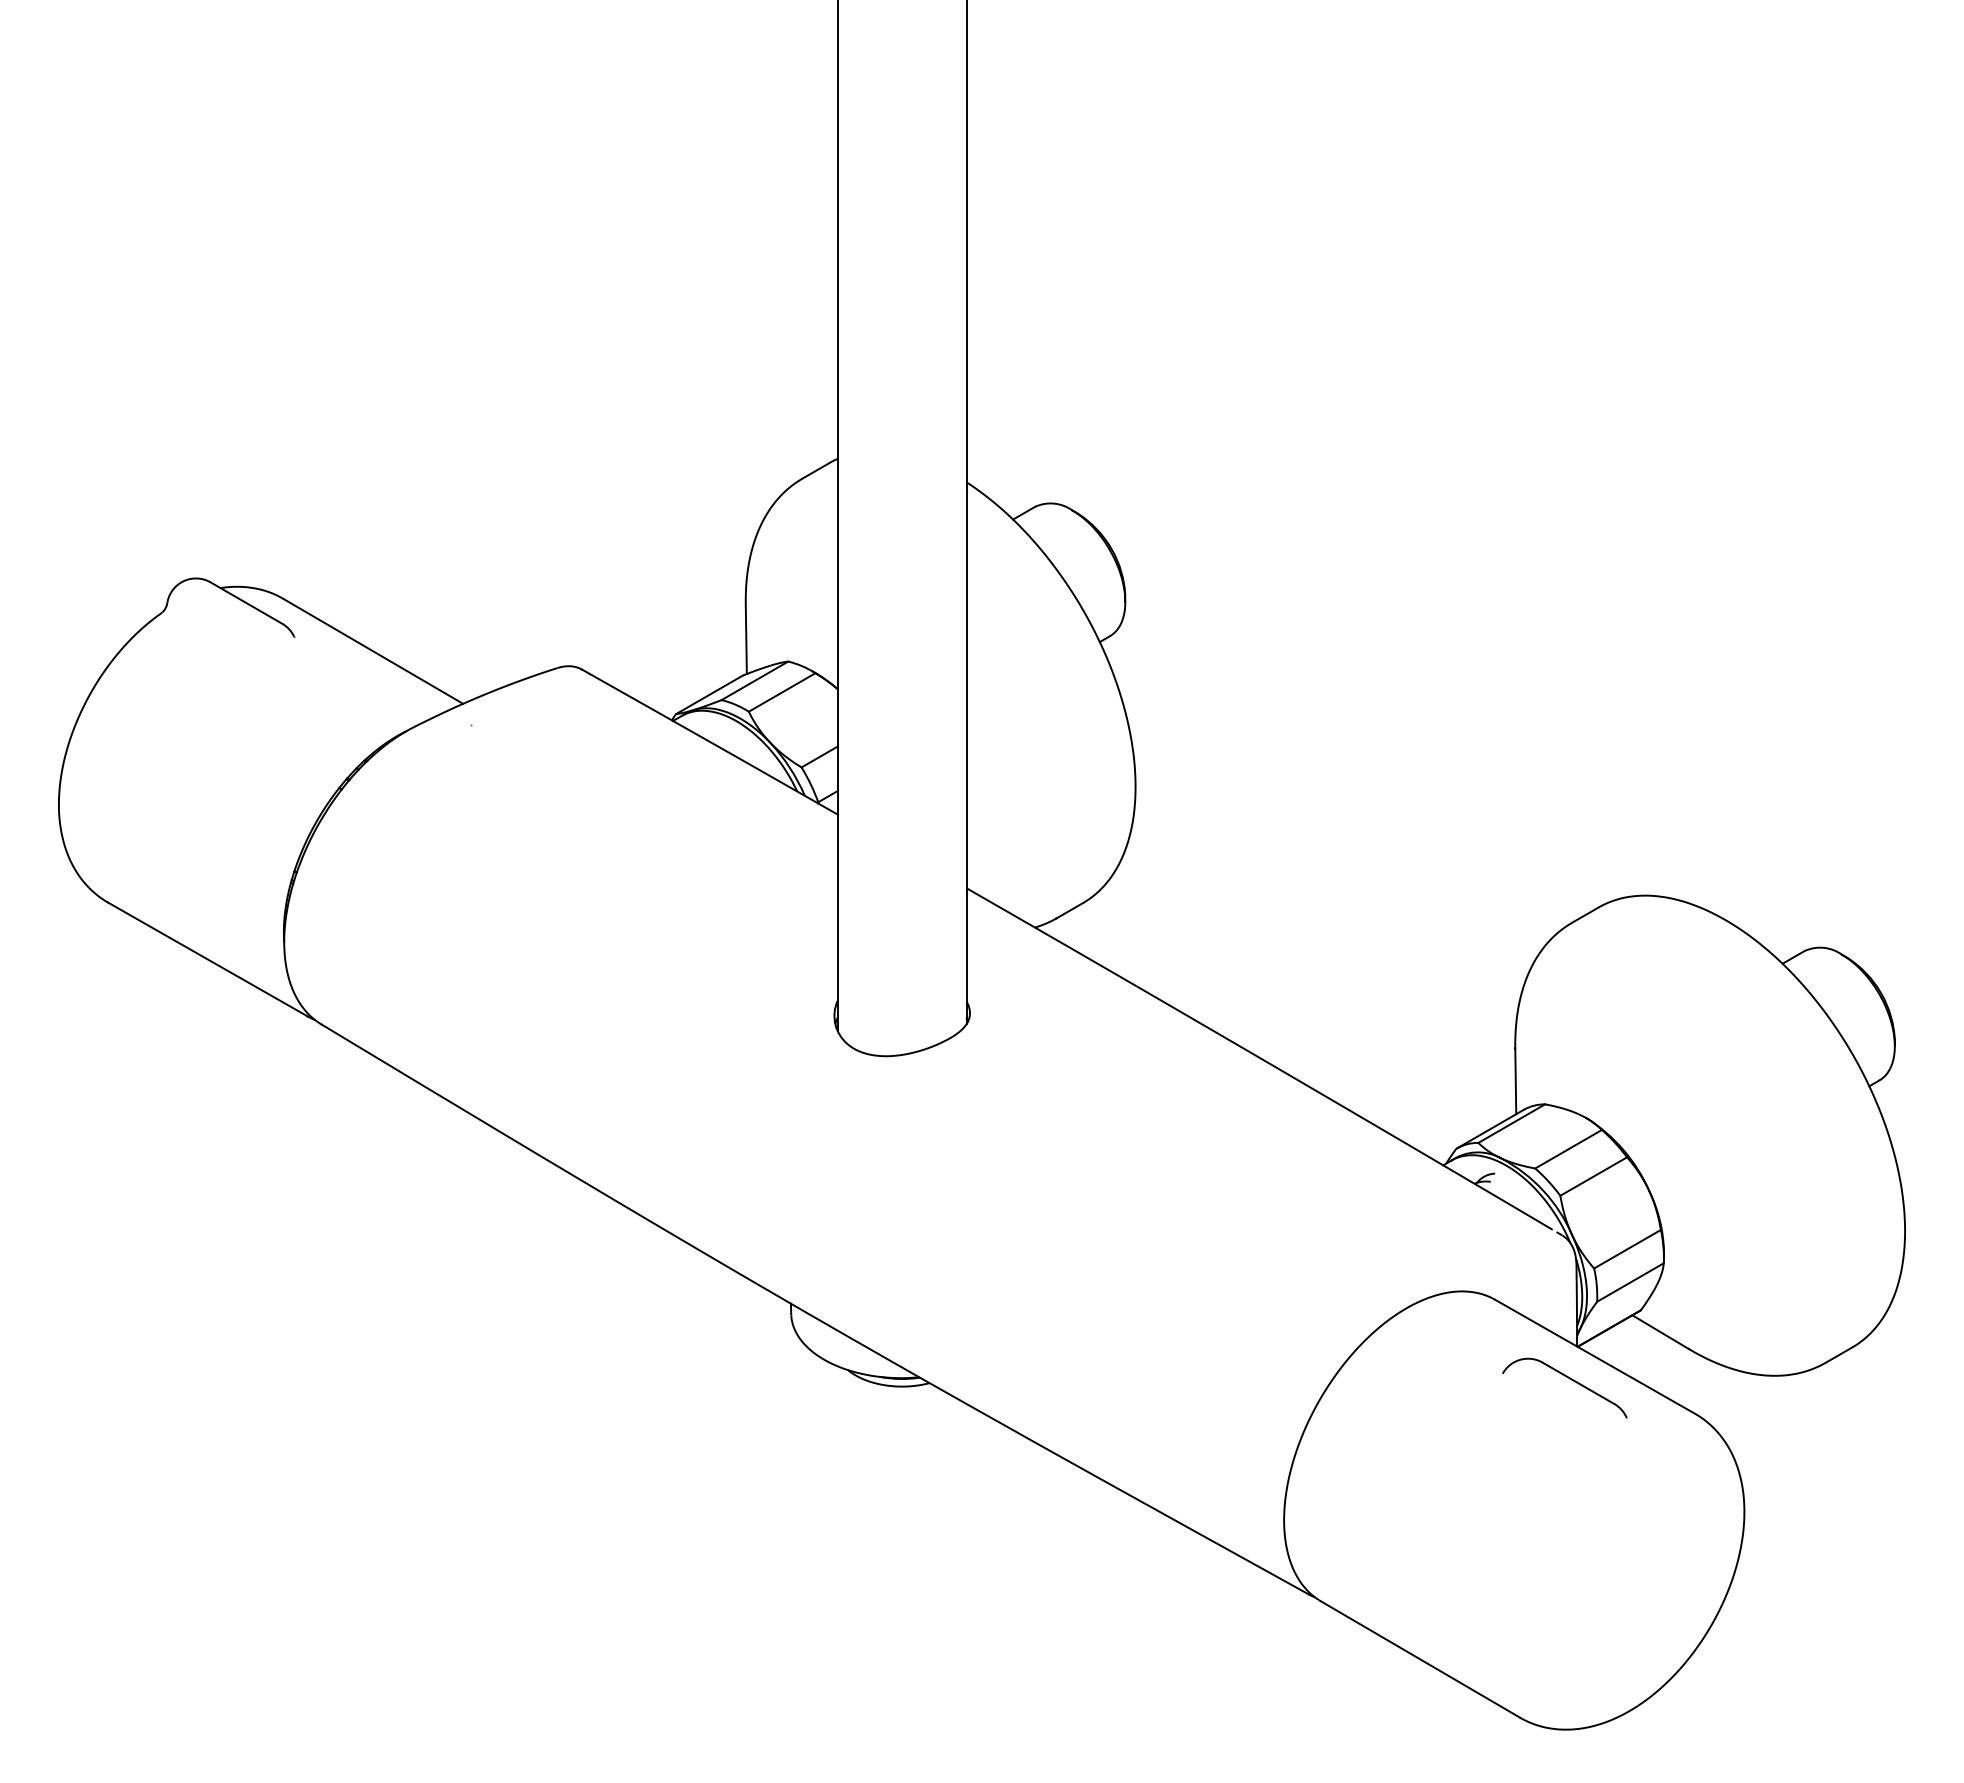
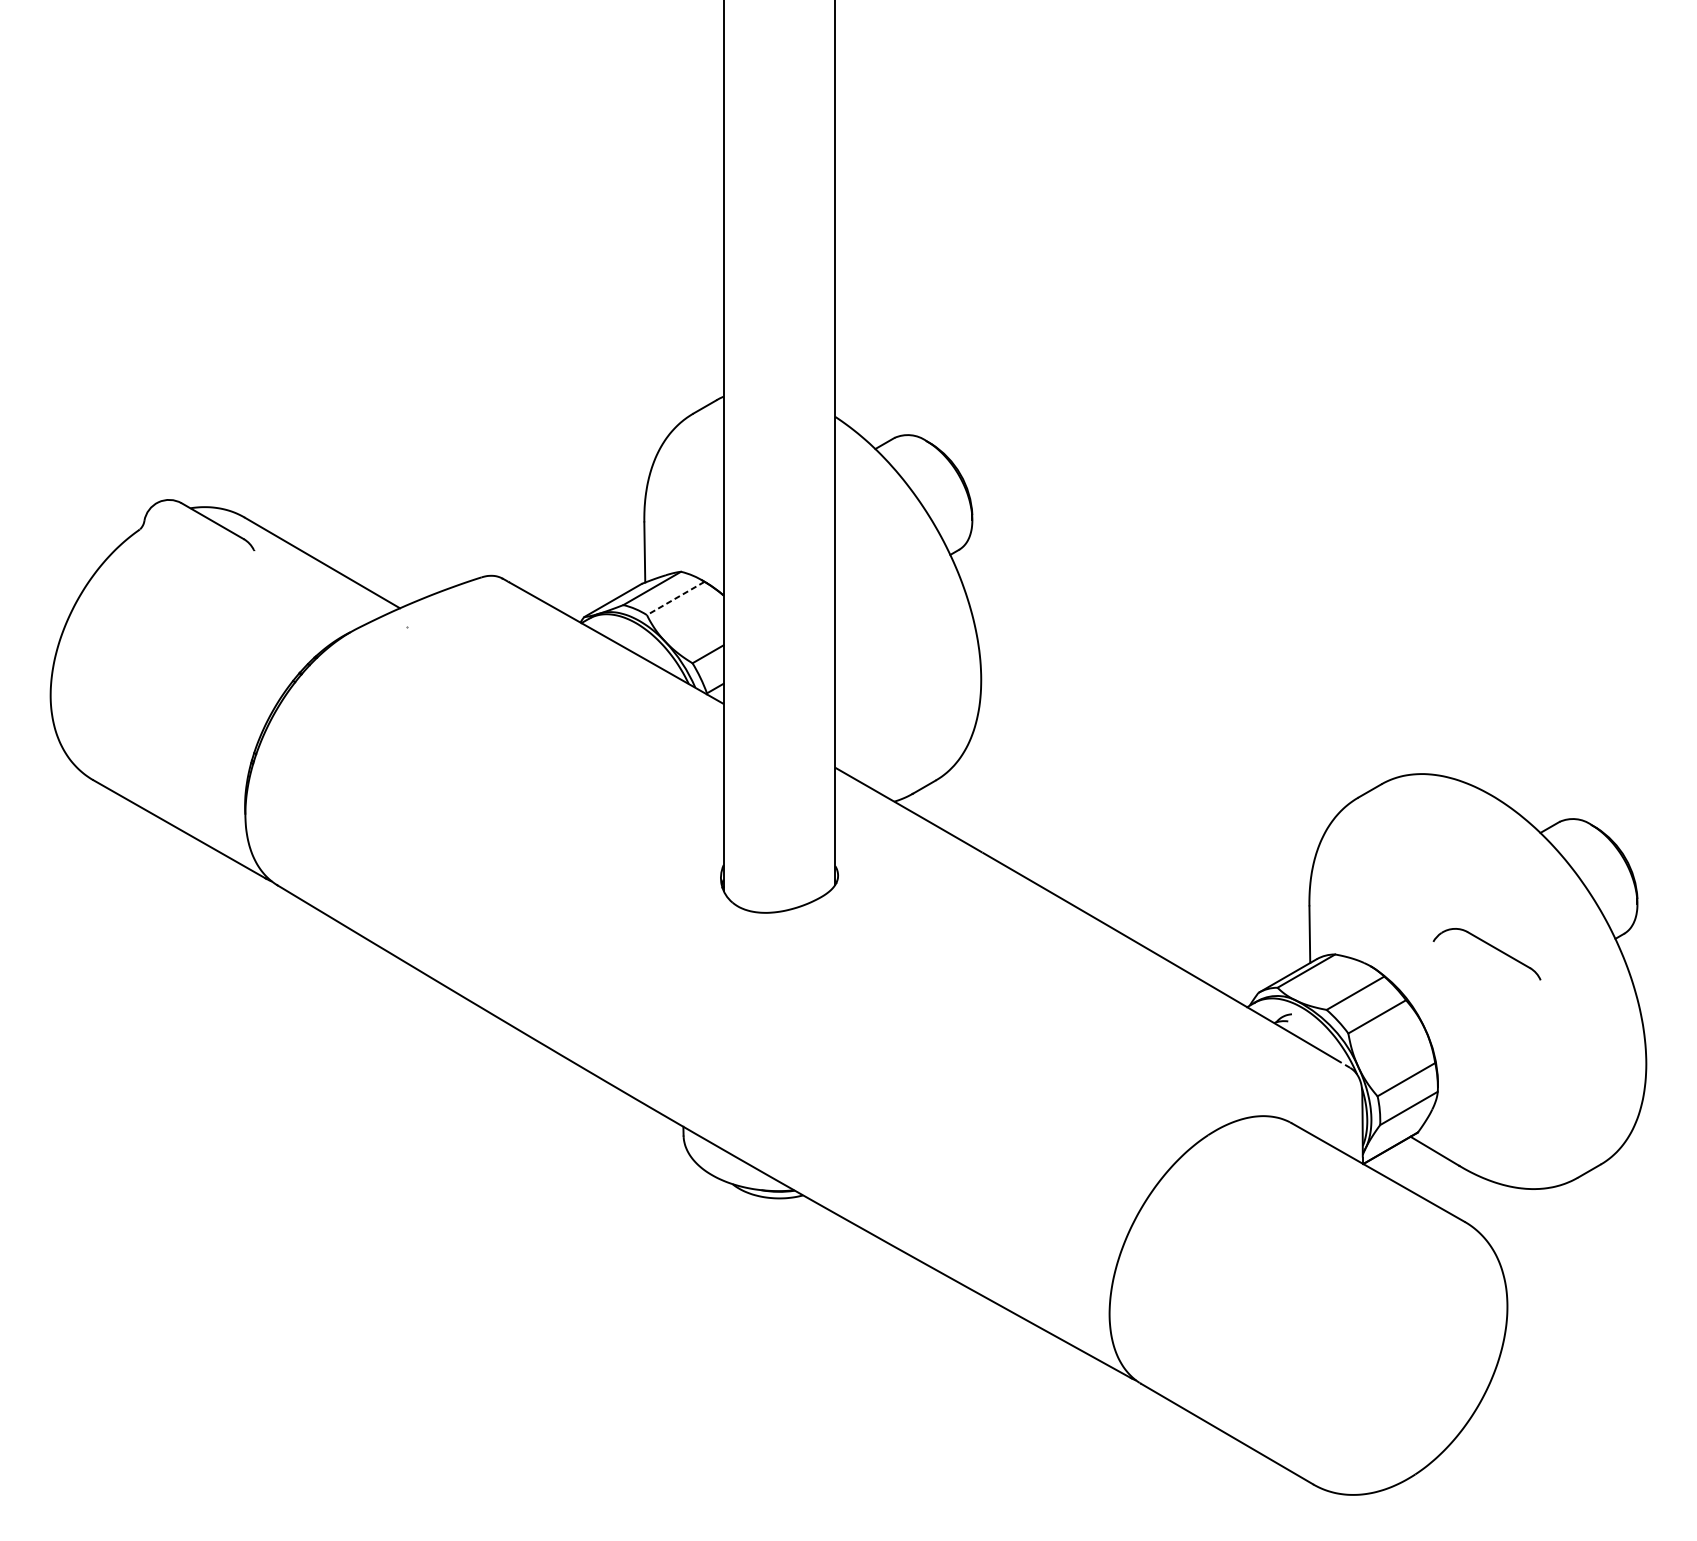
line: (782, 692) -> (676, 598), solid -> dashed
part: (1569, 1379) -> (1491, 946), moved

